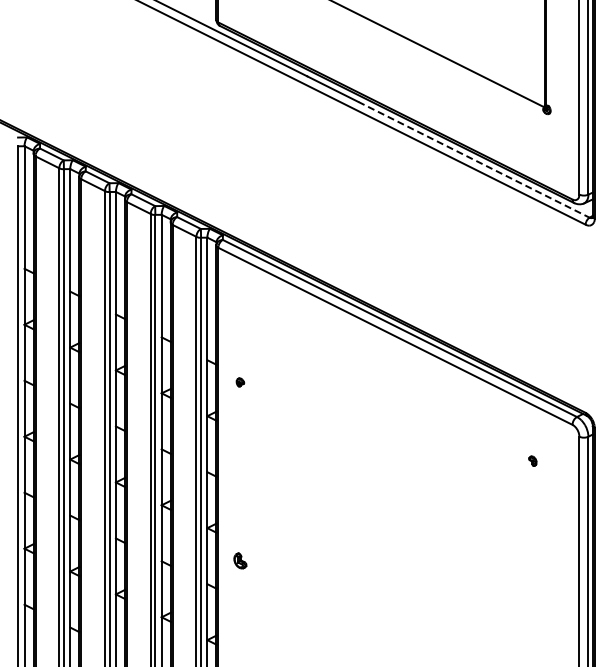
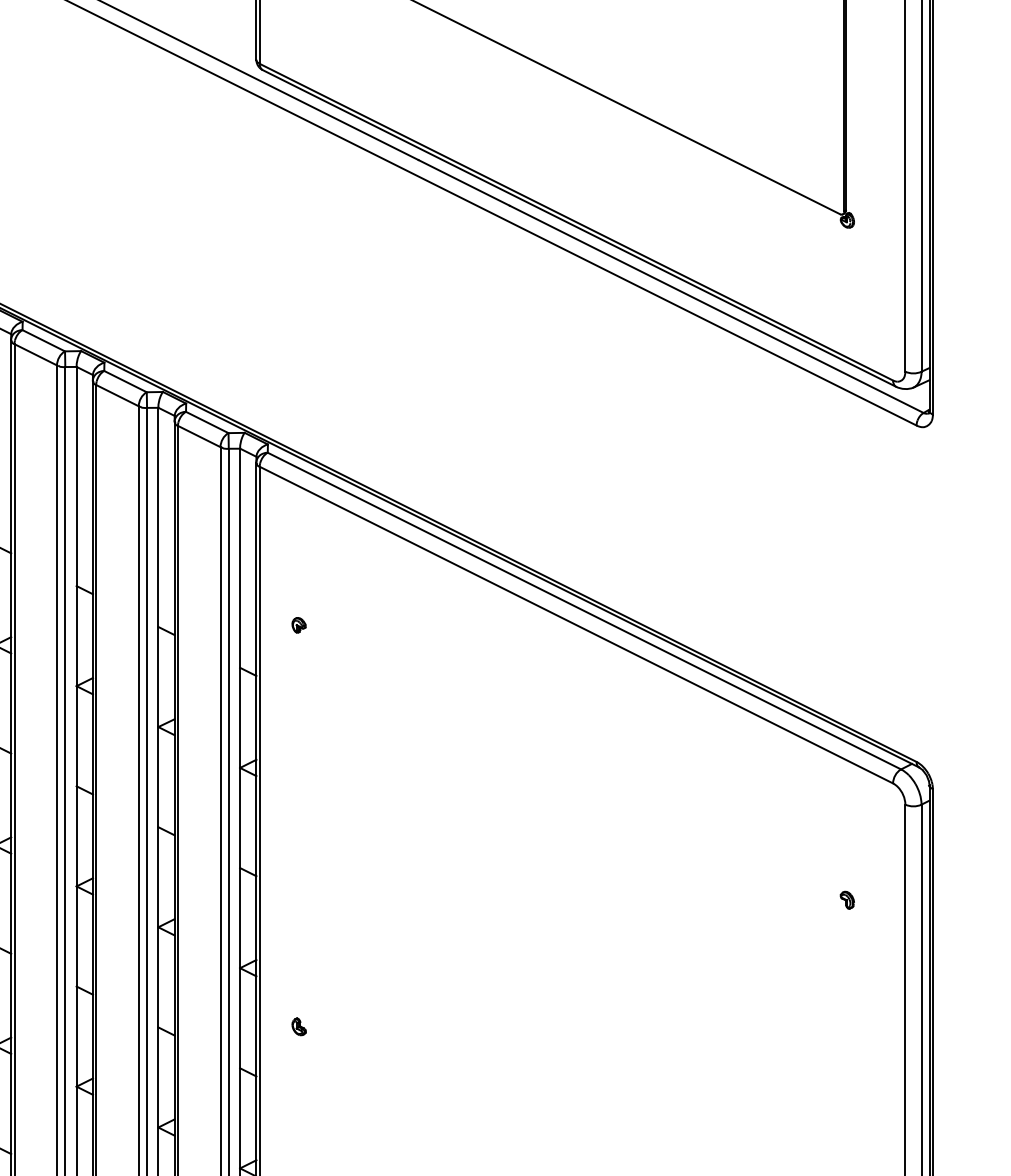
line: (474, 160) -> (717, 310), dashed -> solid
part: (240, 382) -> (299, 625), moved
part: (532, 460) -> (846, 899), moved
part: (240, 560) -> (299, 1025), size x0.62

